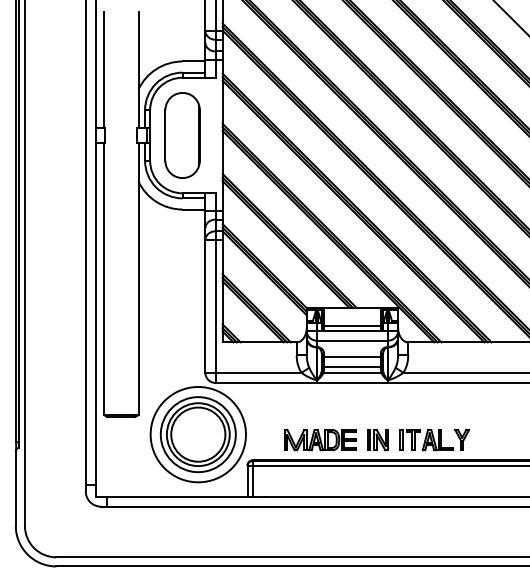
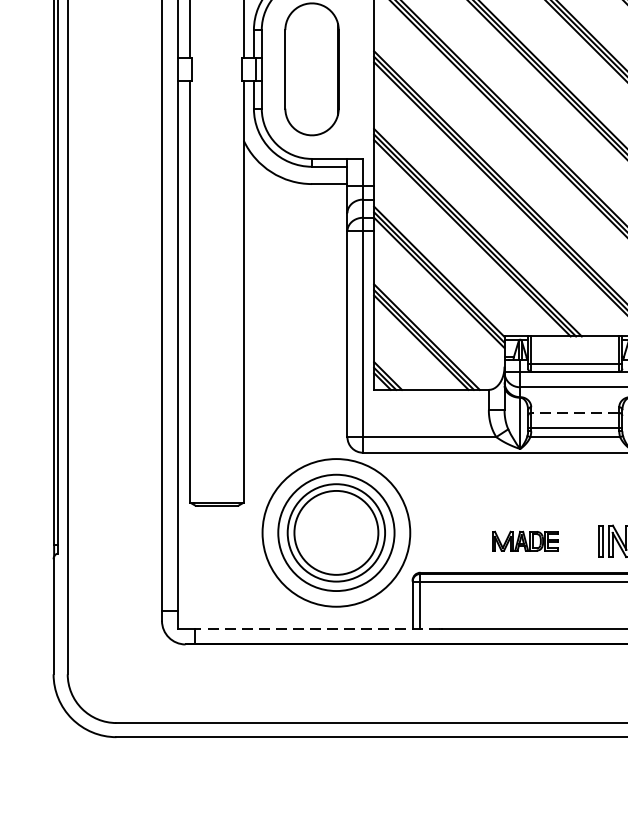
line: (351, 357) -> (573, 413), solid -> dashed
part: (320, 439) -> (525, 540), size x0.6
line: (185, 496) -> (316, 628), solid -> dashed

